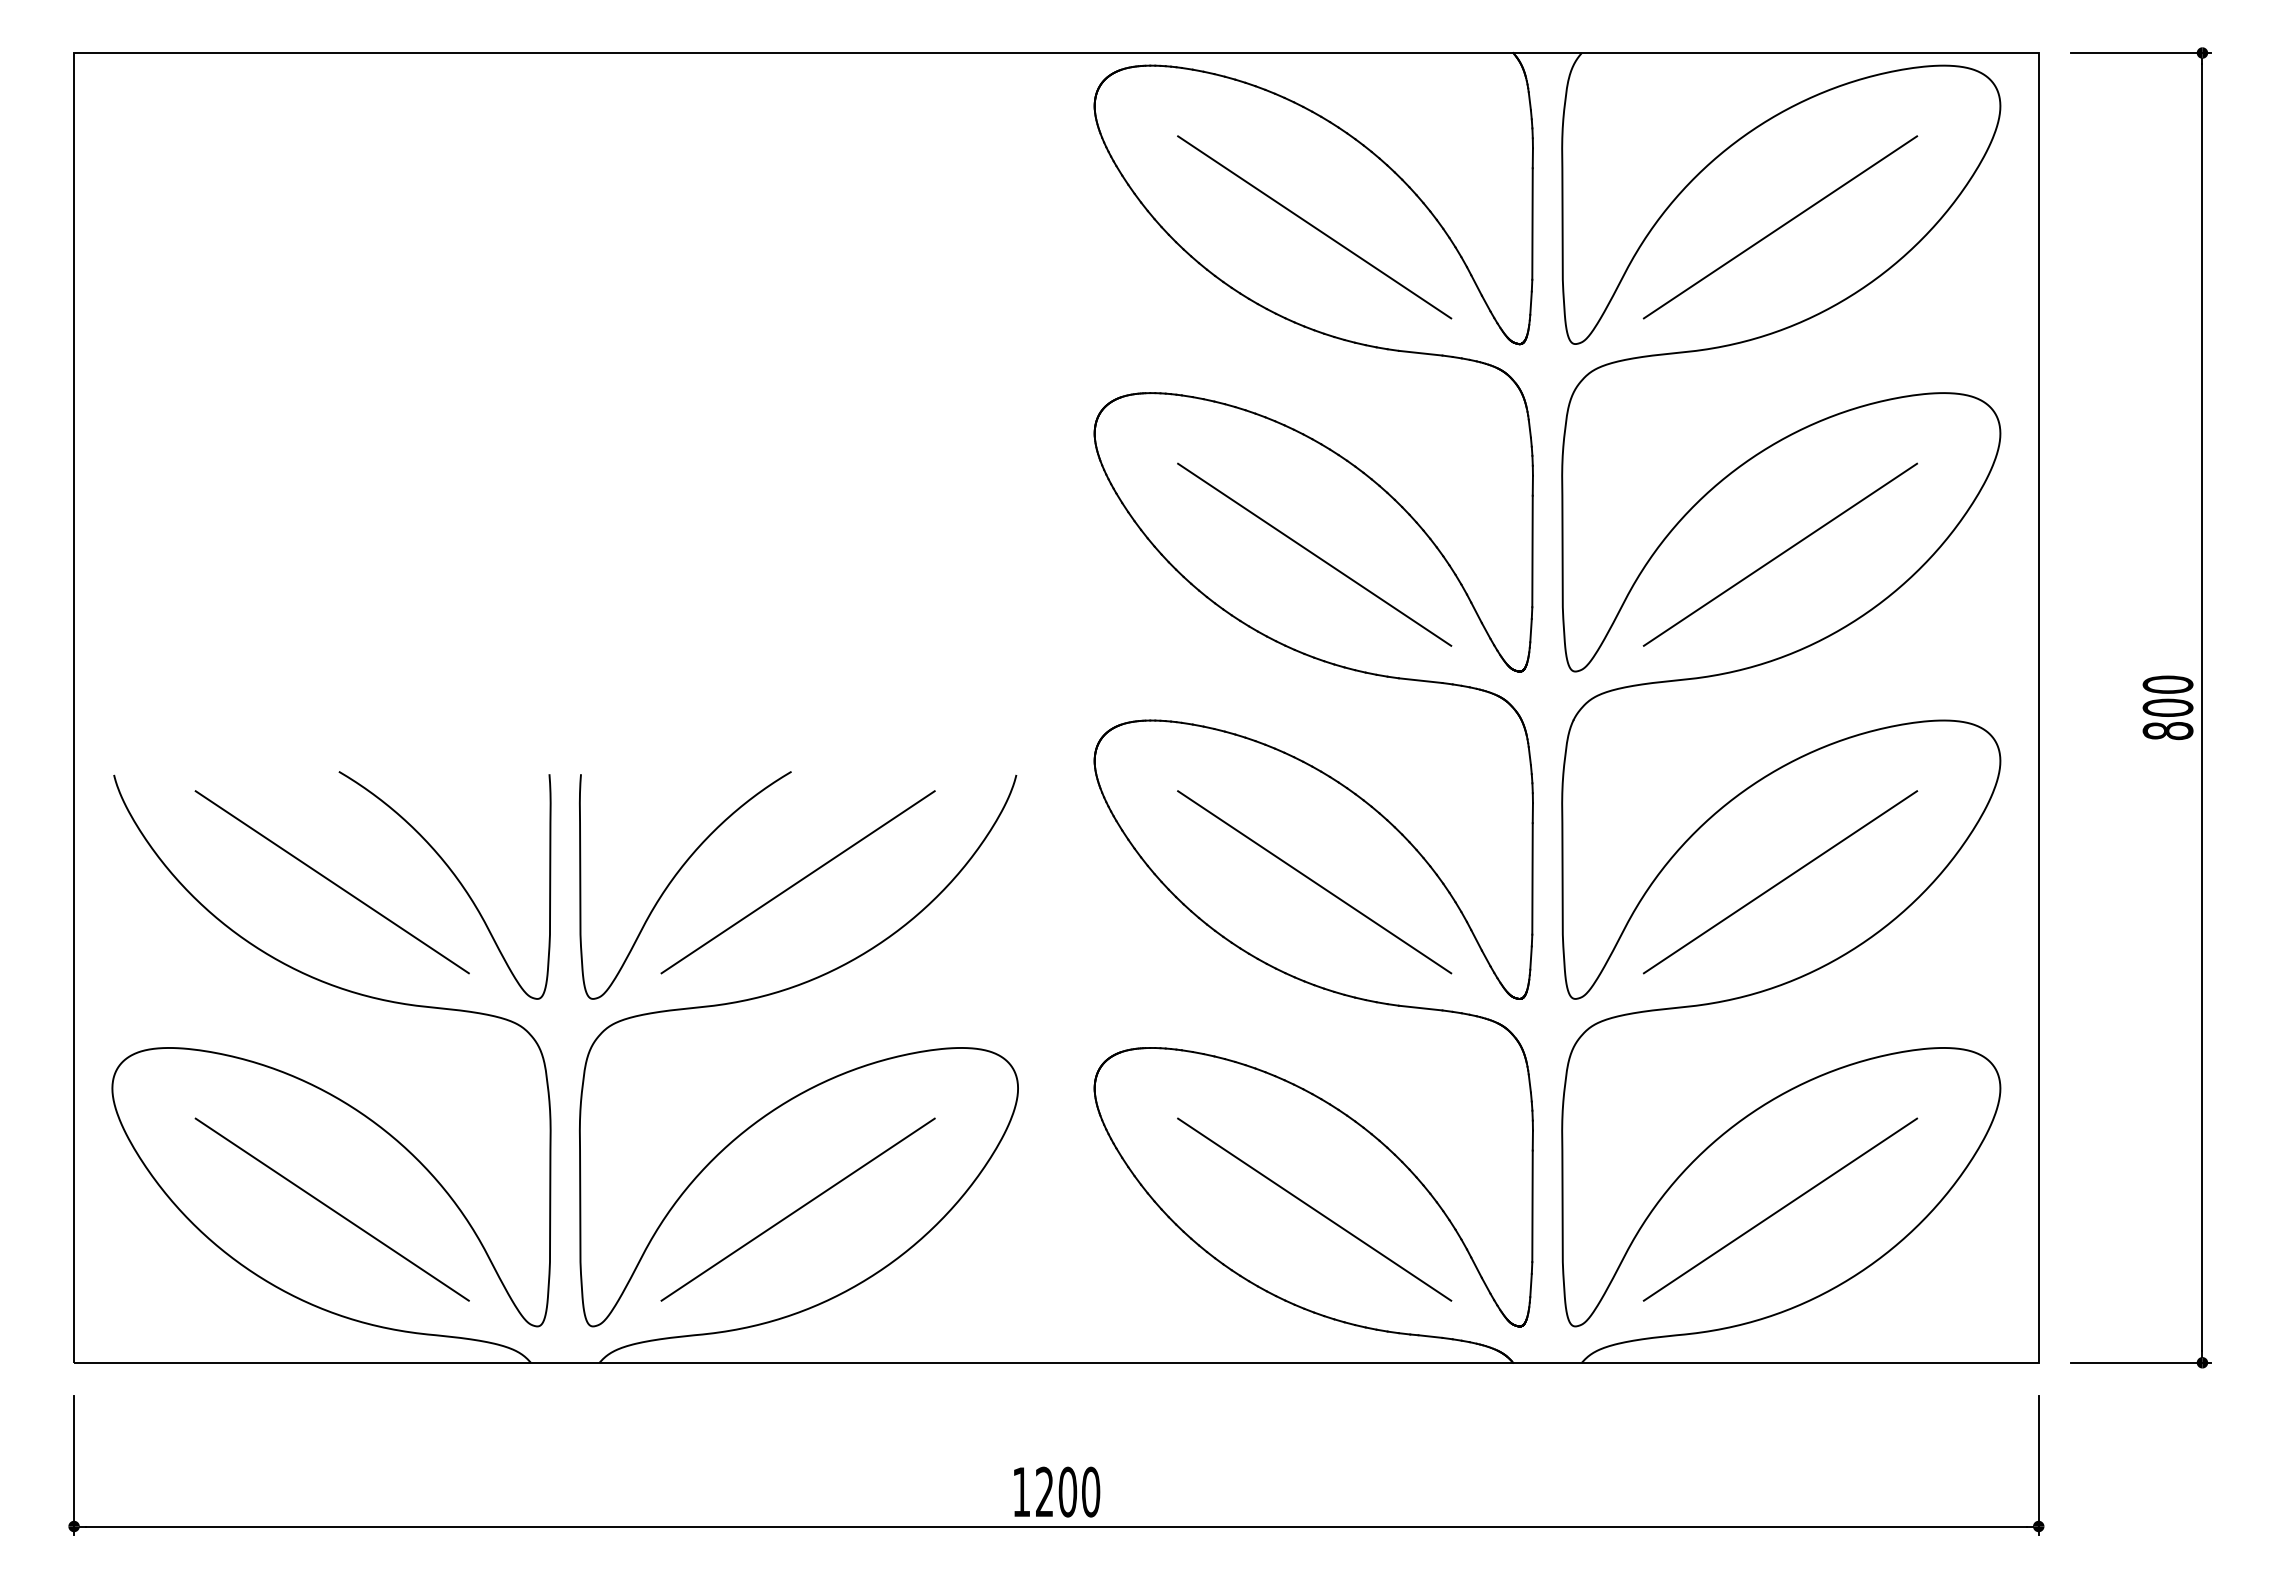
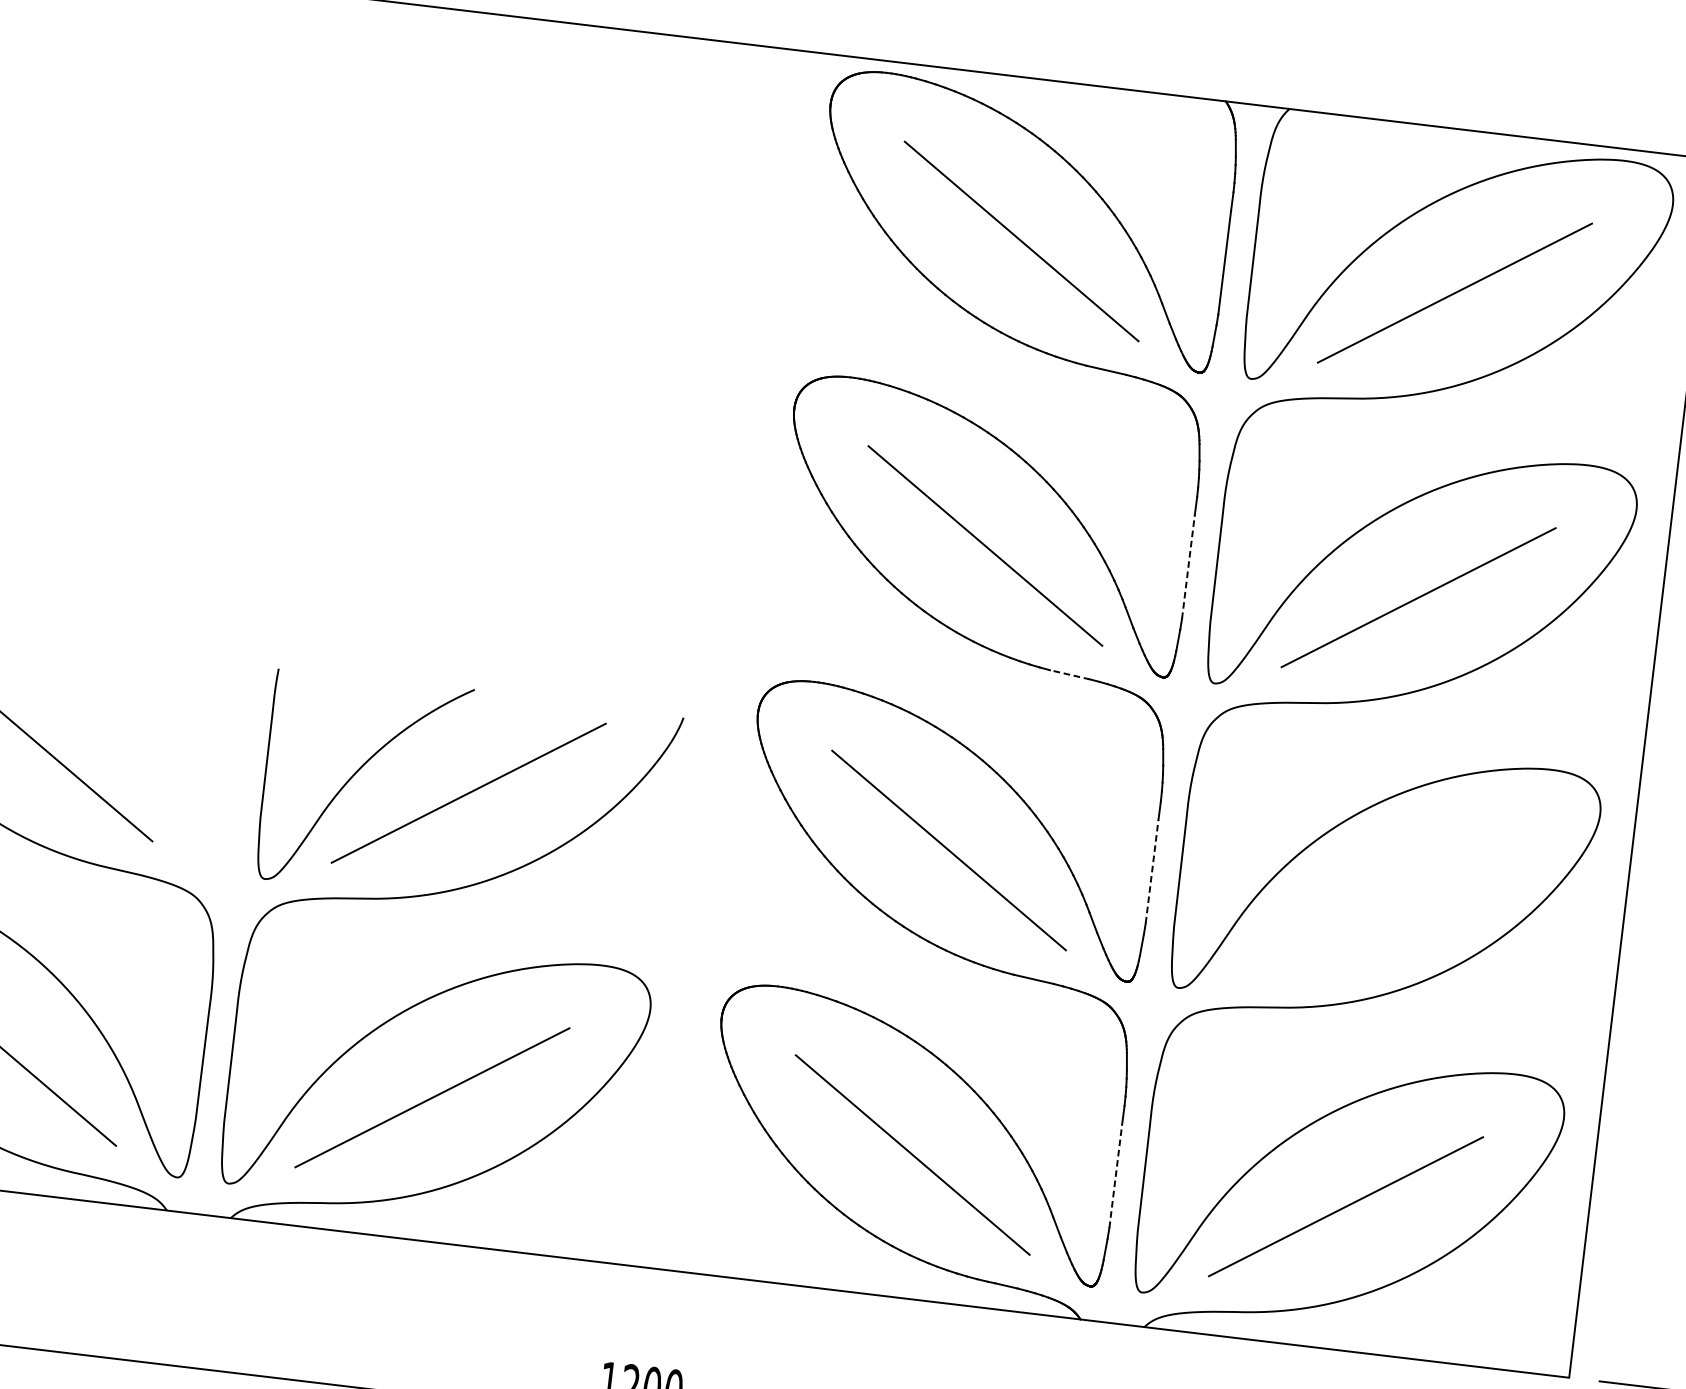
line: (1532, 551) -> (1188, 567), solid -> dashed
line: (1420, 680) -> (1069, 674), solid -> dashed
line: (1532, 878) -> (1152, 871), solid -> dashed
curve: (456, 879) -> (151, 752), removed
line: (1780, 882) -> (1382, 902), removed
line: (1532, 1206) -> (1115, 1176), solid -> dashed

